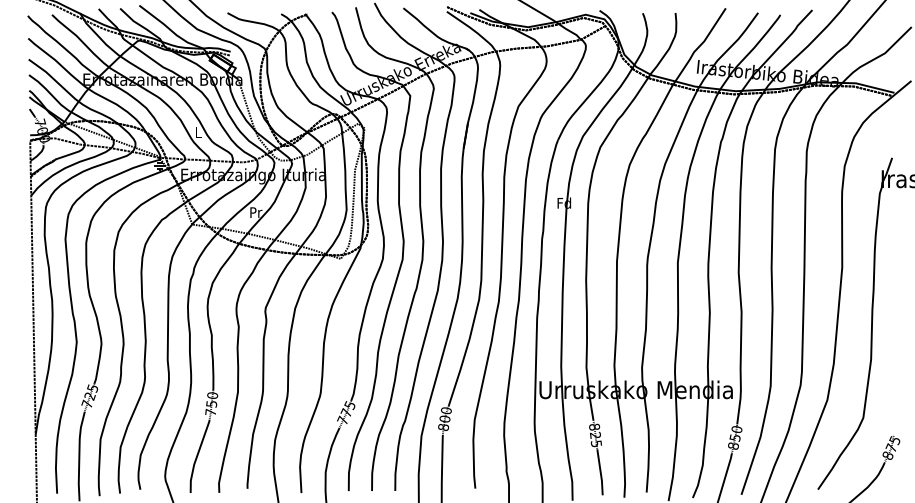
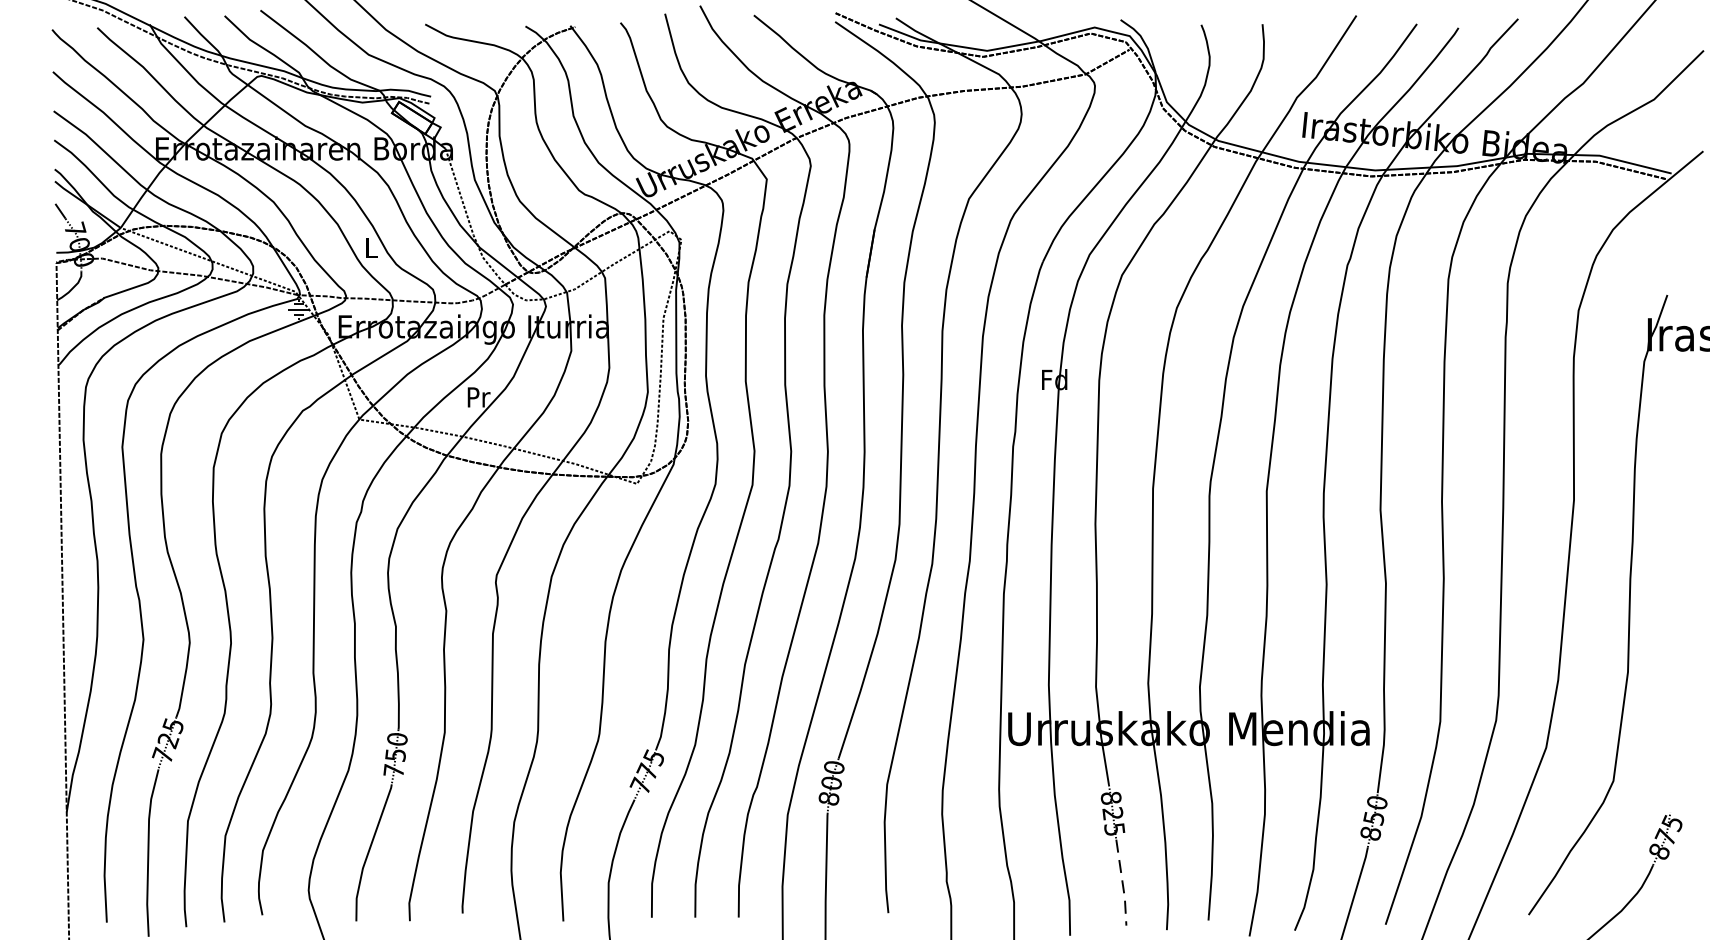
line: (600, 472) -> (1122, 883), solid -> dashed

